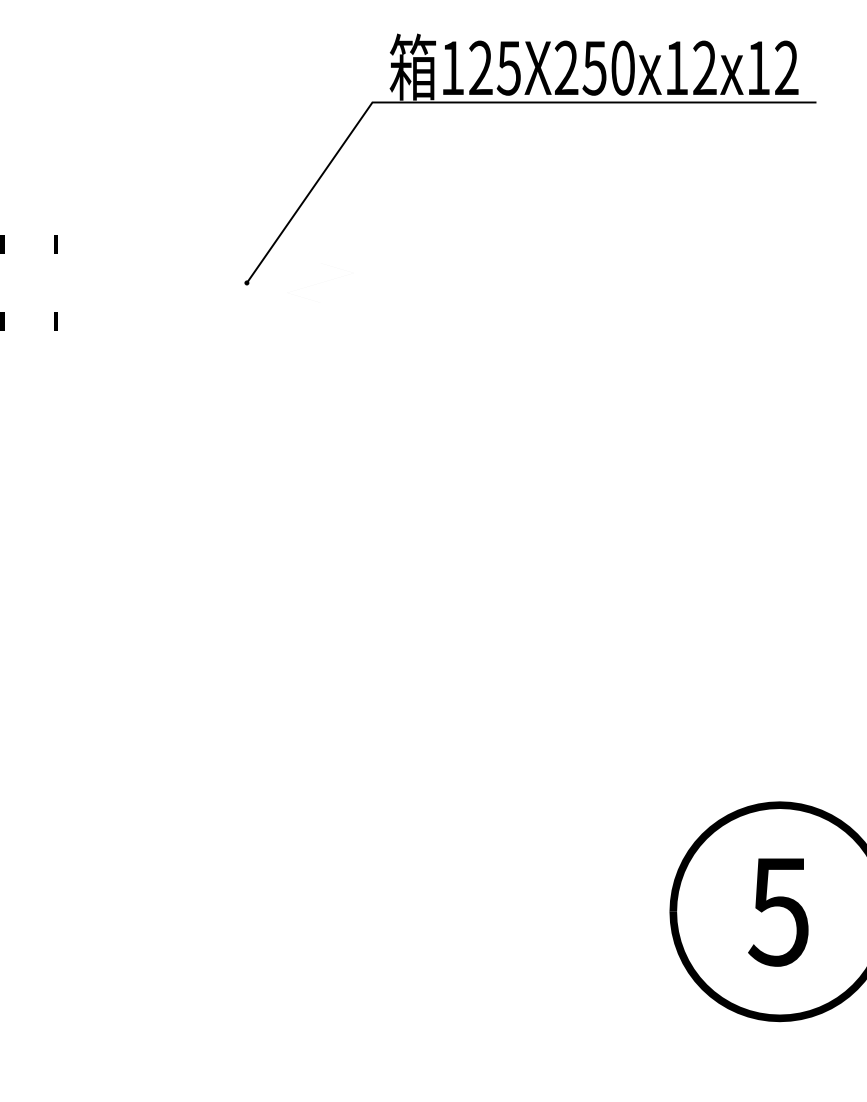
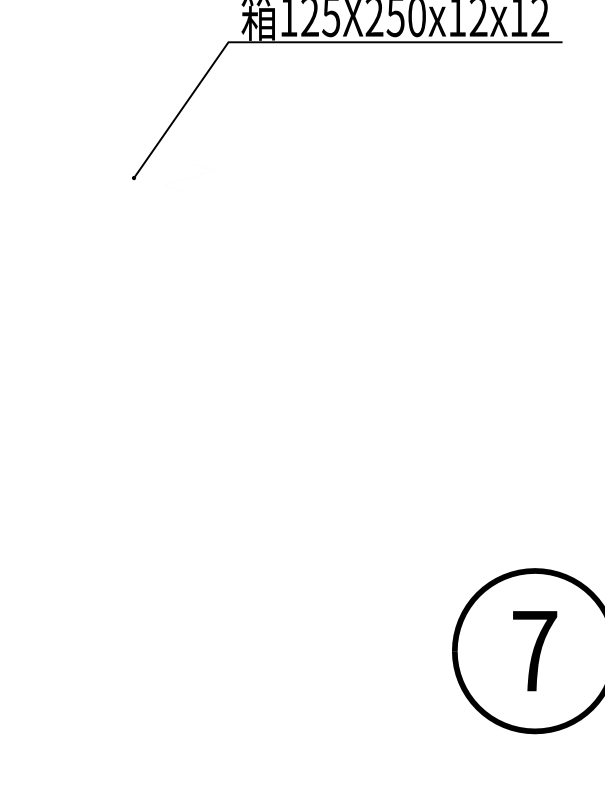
text: (778, 912) -> (533, 651), 5 -> 7

